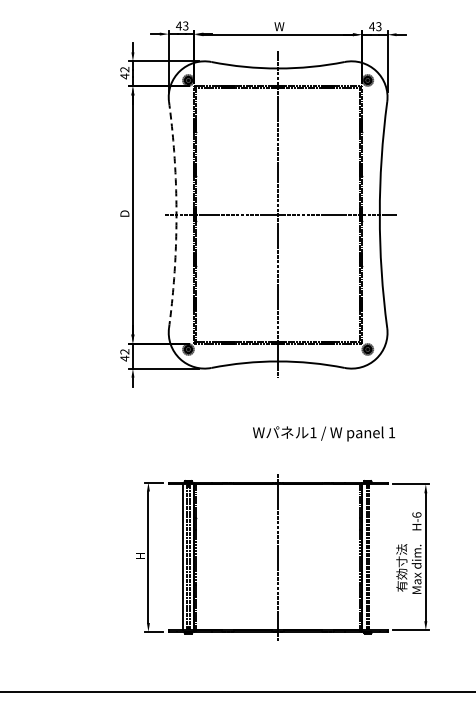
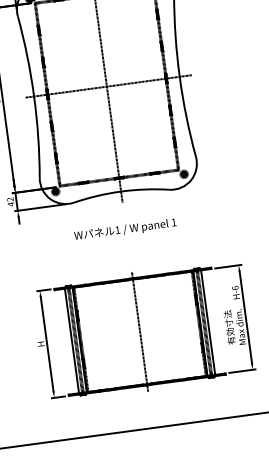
arc: (176, 214) -> (34, 96), dashed -> solid
text: (323, 433) -> (125, 229), moved
line: (373, 557) -> (208, 322), added

